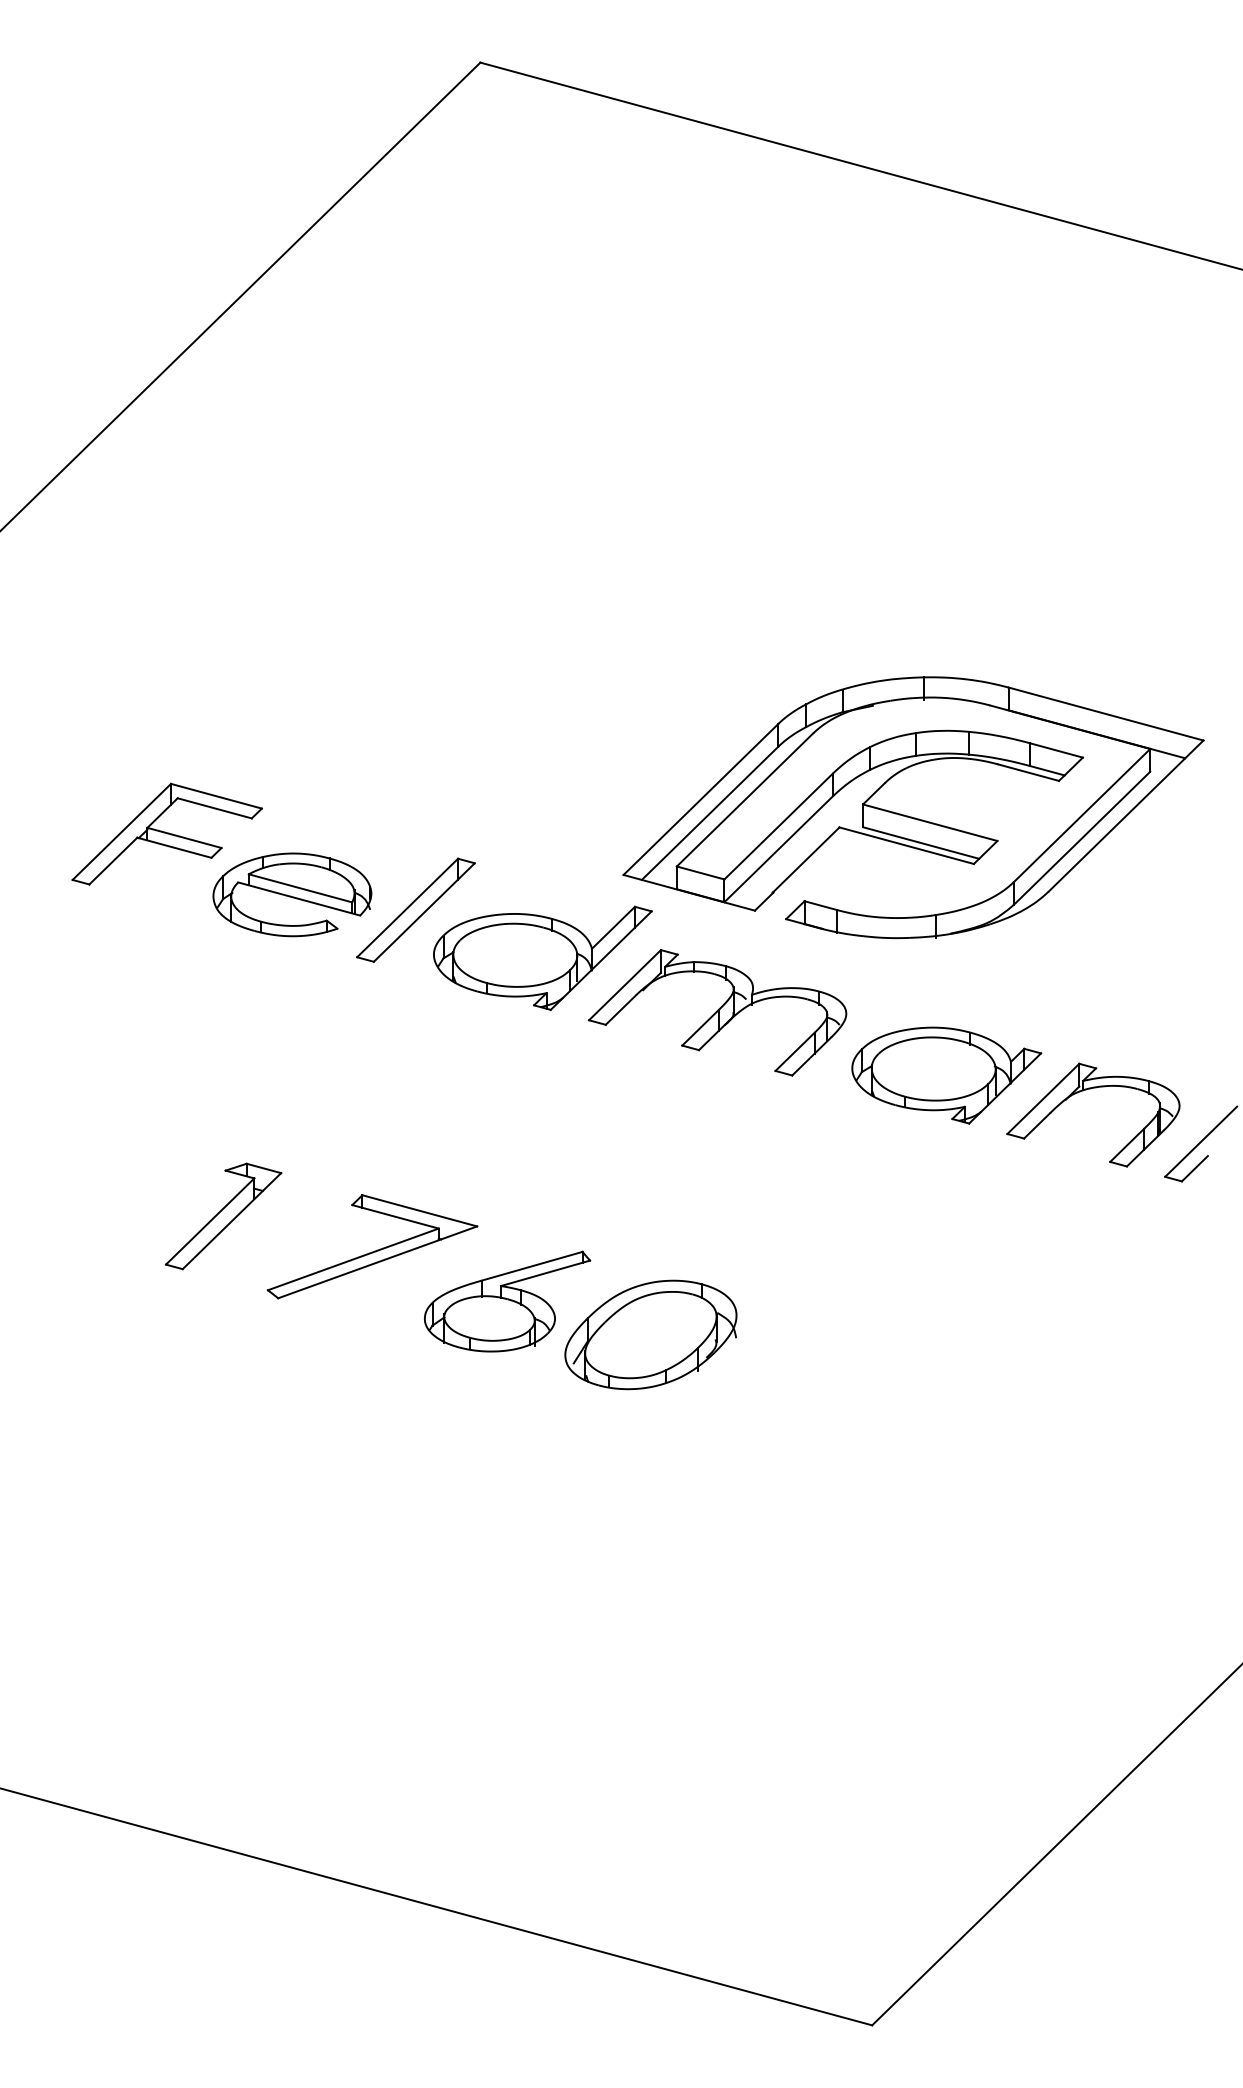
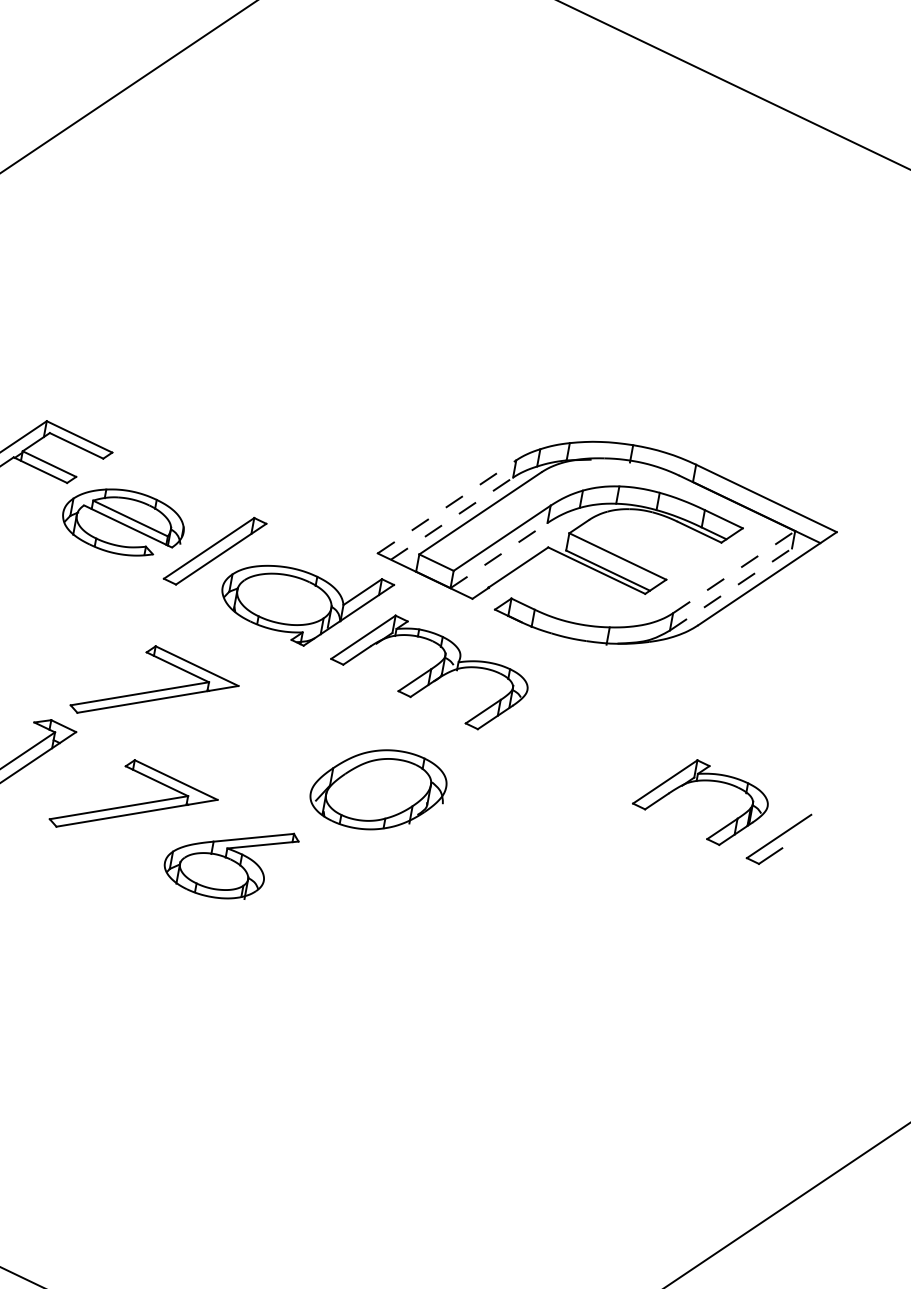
line: (701, 799) -> (447, 506), solid -> dashed
line: (710, 812) -> (452, 518), solid -> dashed
line: (1082, 815) -> (734, 572), solid -> dashed
line: (1082, 837) -> (731, 588), solid -> dashed
line: (778, 849) -> (498, 555), solid -> dashed
part: (946, 1075) -> (594, 750), removed
part: (372, 1096) -> (156, 686), added
part: (650, 1334) -> (378, 789), moved

